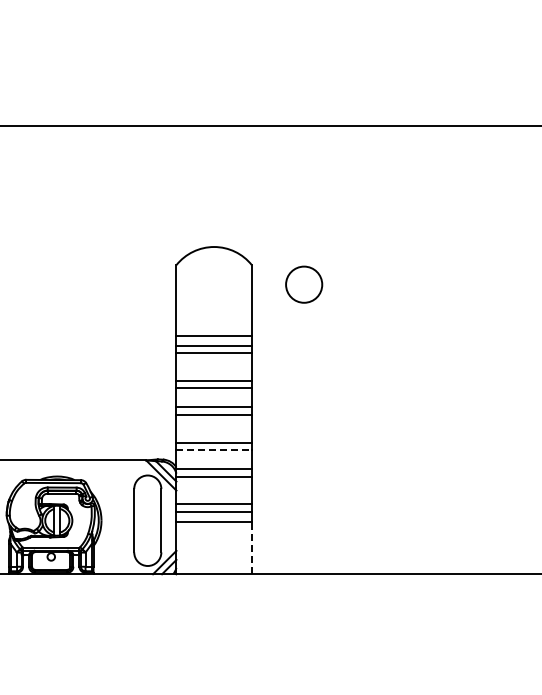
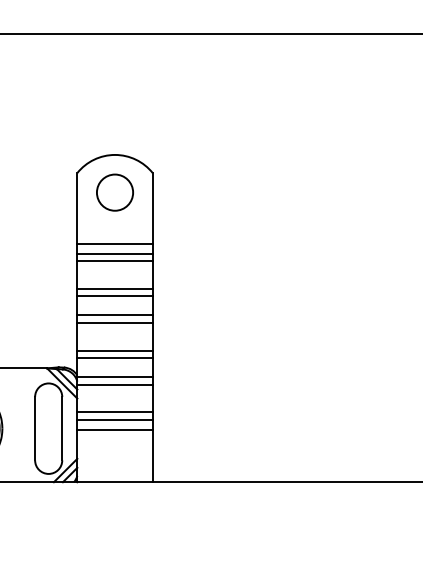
circle: (304, 284) -> (115, 192), moved
line: (214, 450) -> (115, 358), dashed -> solid
line: (251, 547) -> (152, 455), dashed -> solid

